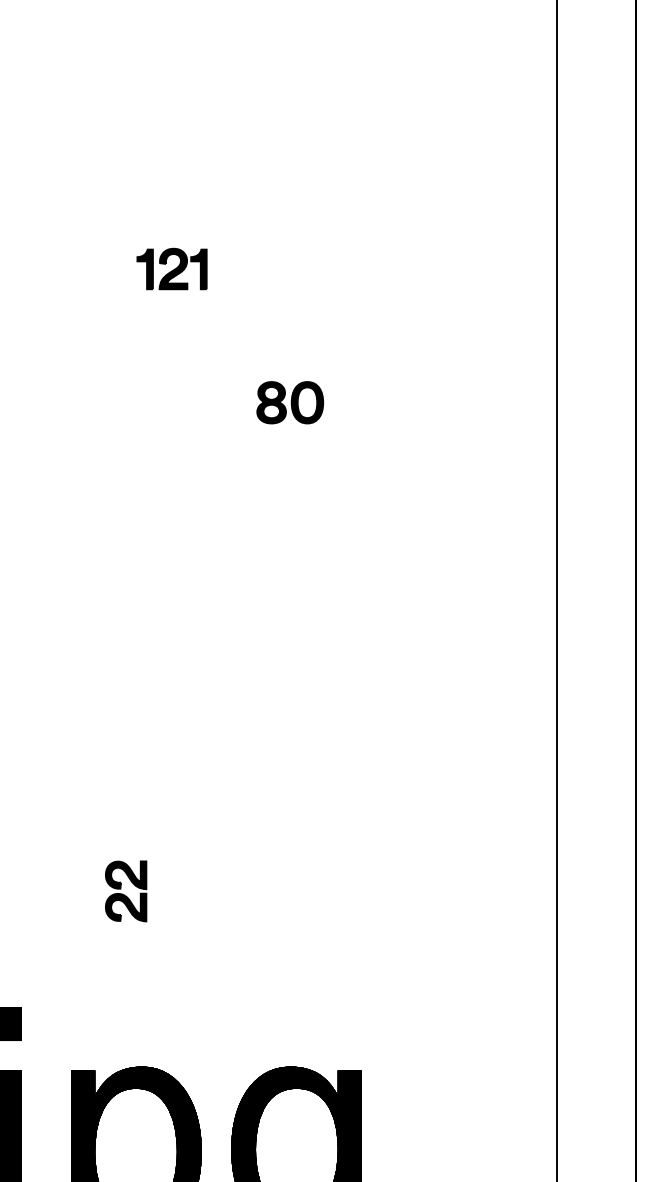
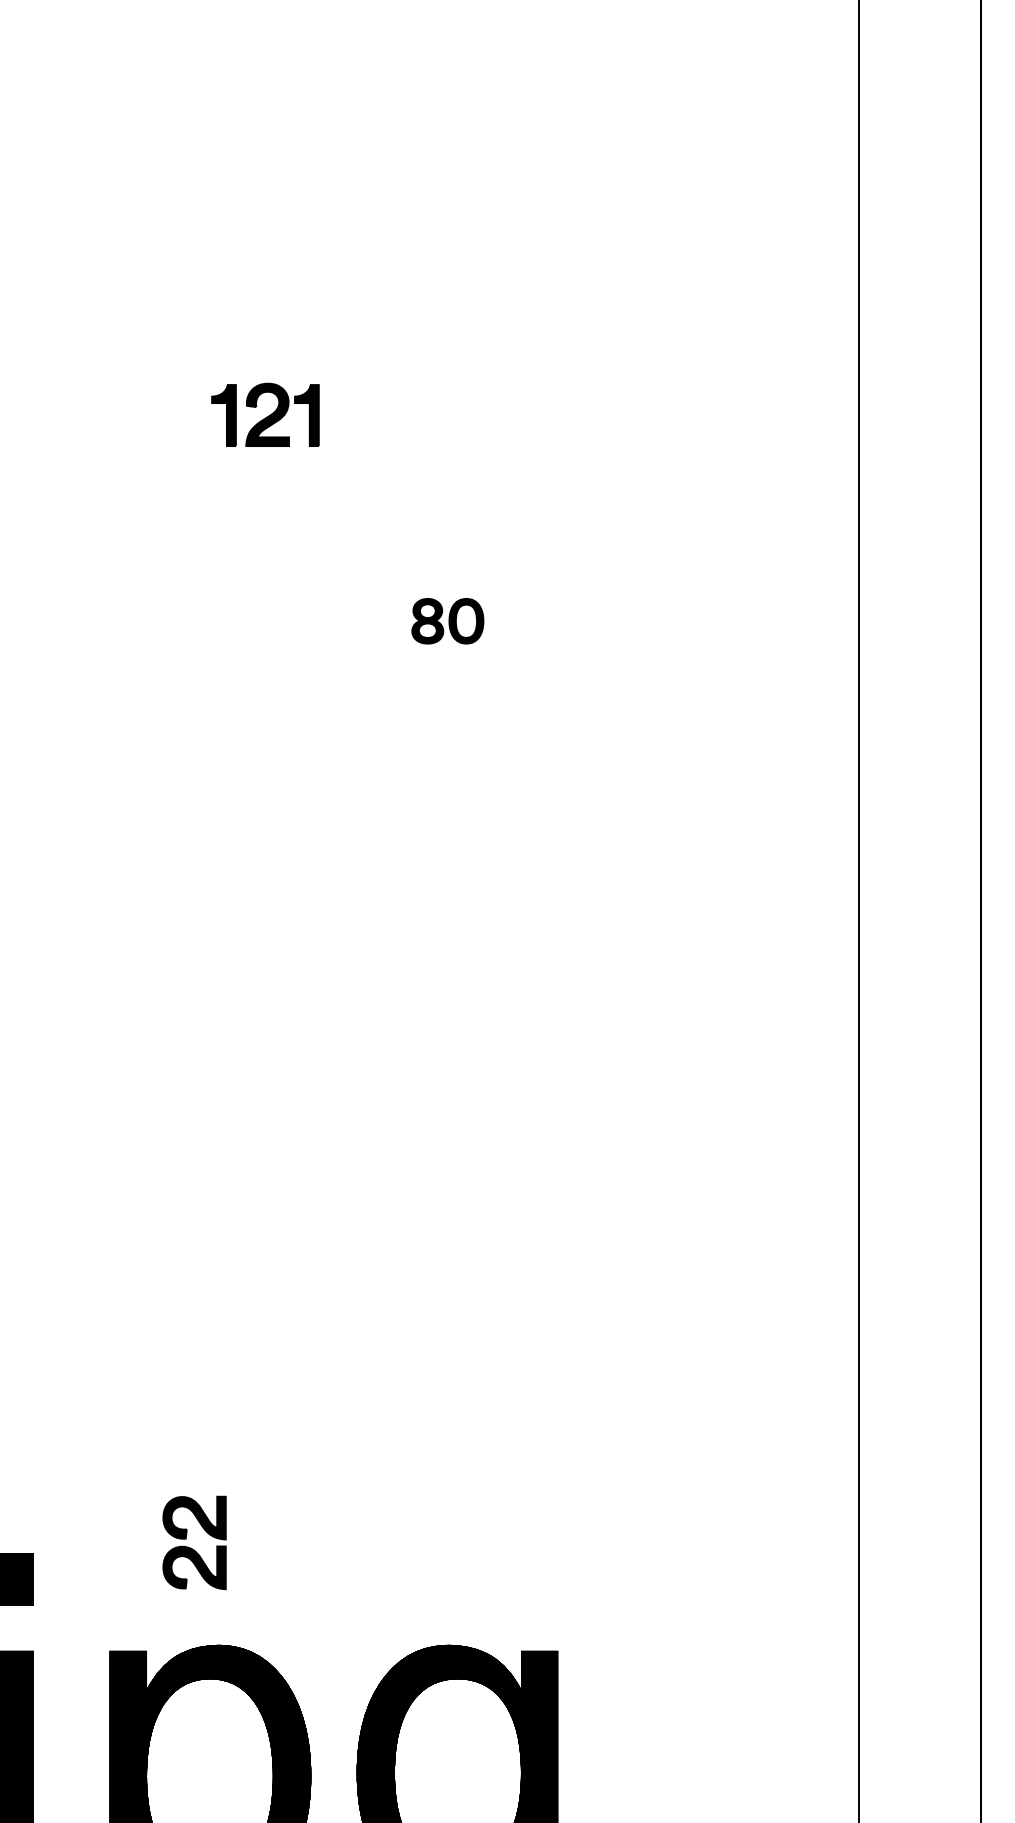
part: (290, 402) -> (448, 620), size x0.7
part: (126, 891) -> (195, 1543), moved

